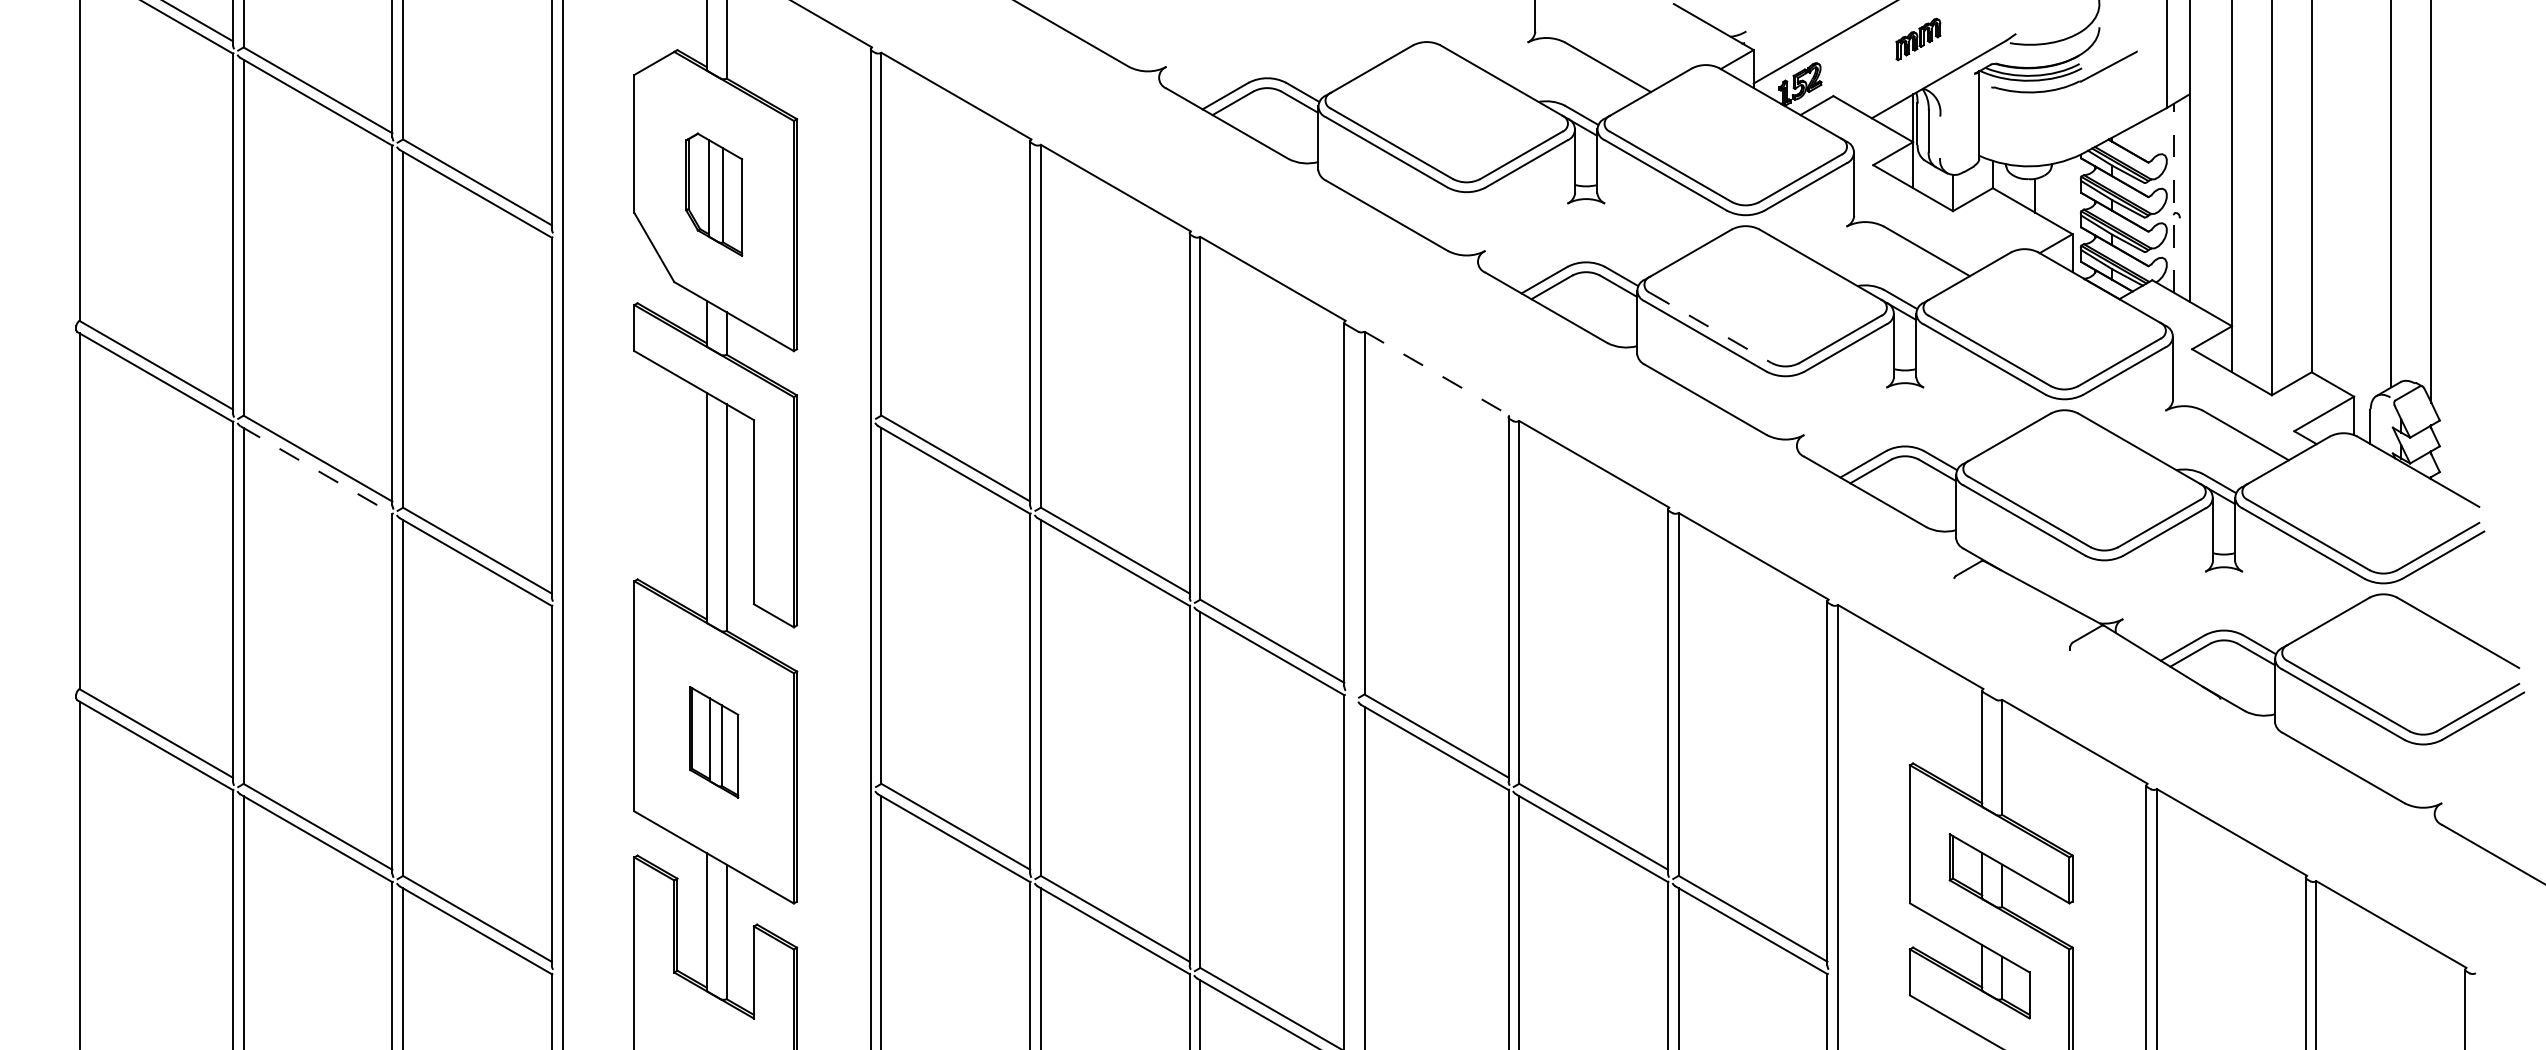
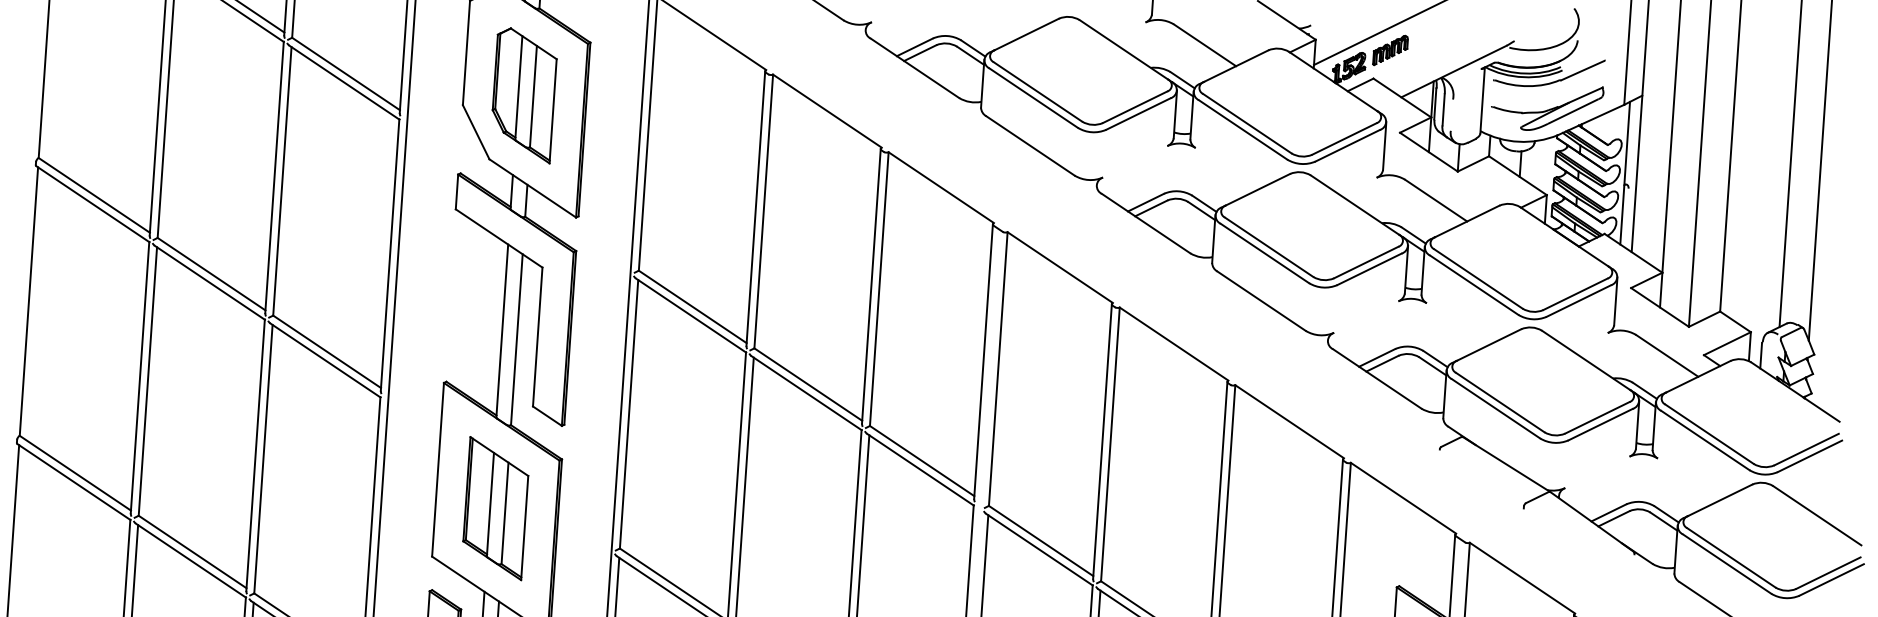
part: (1918, 39) -> (1390, 50), moved
part: (2064, 118) -> (1546, 107), added
part: (714, 194) -> (524, 95), size x1.43
line: (2173, 197) -> (1624, 172), dashed -> solid
line: (1711, 328) -> (1269, 247), dashed -> solid
line: (1437, 373) -> (1060, 267), dashed -> solid
line: (316, 470) -> (209, 283), dashed -> solid
part: (714, 742) -> (496, 508), size x1.67

